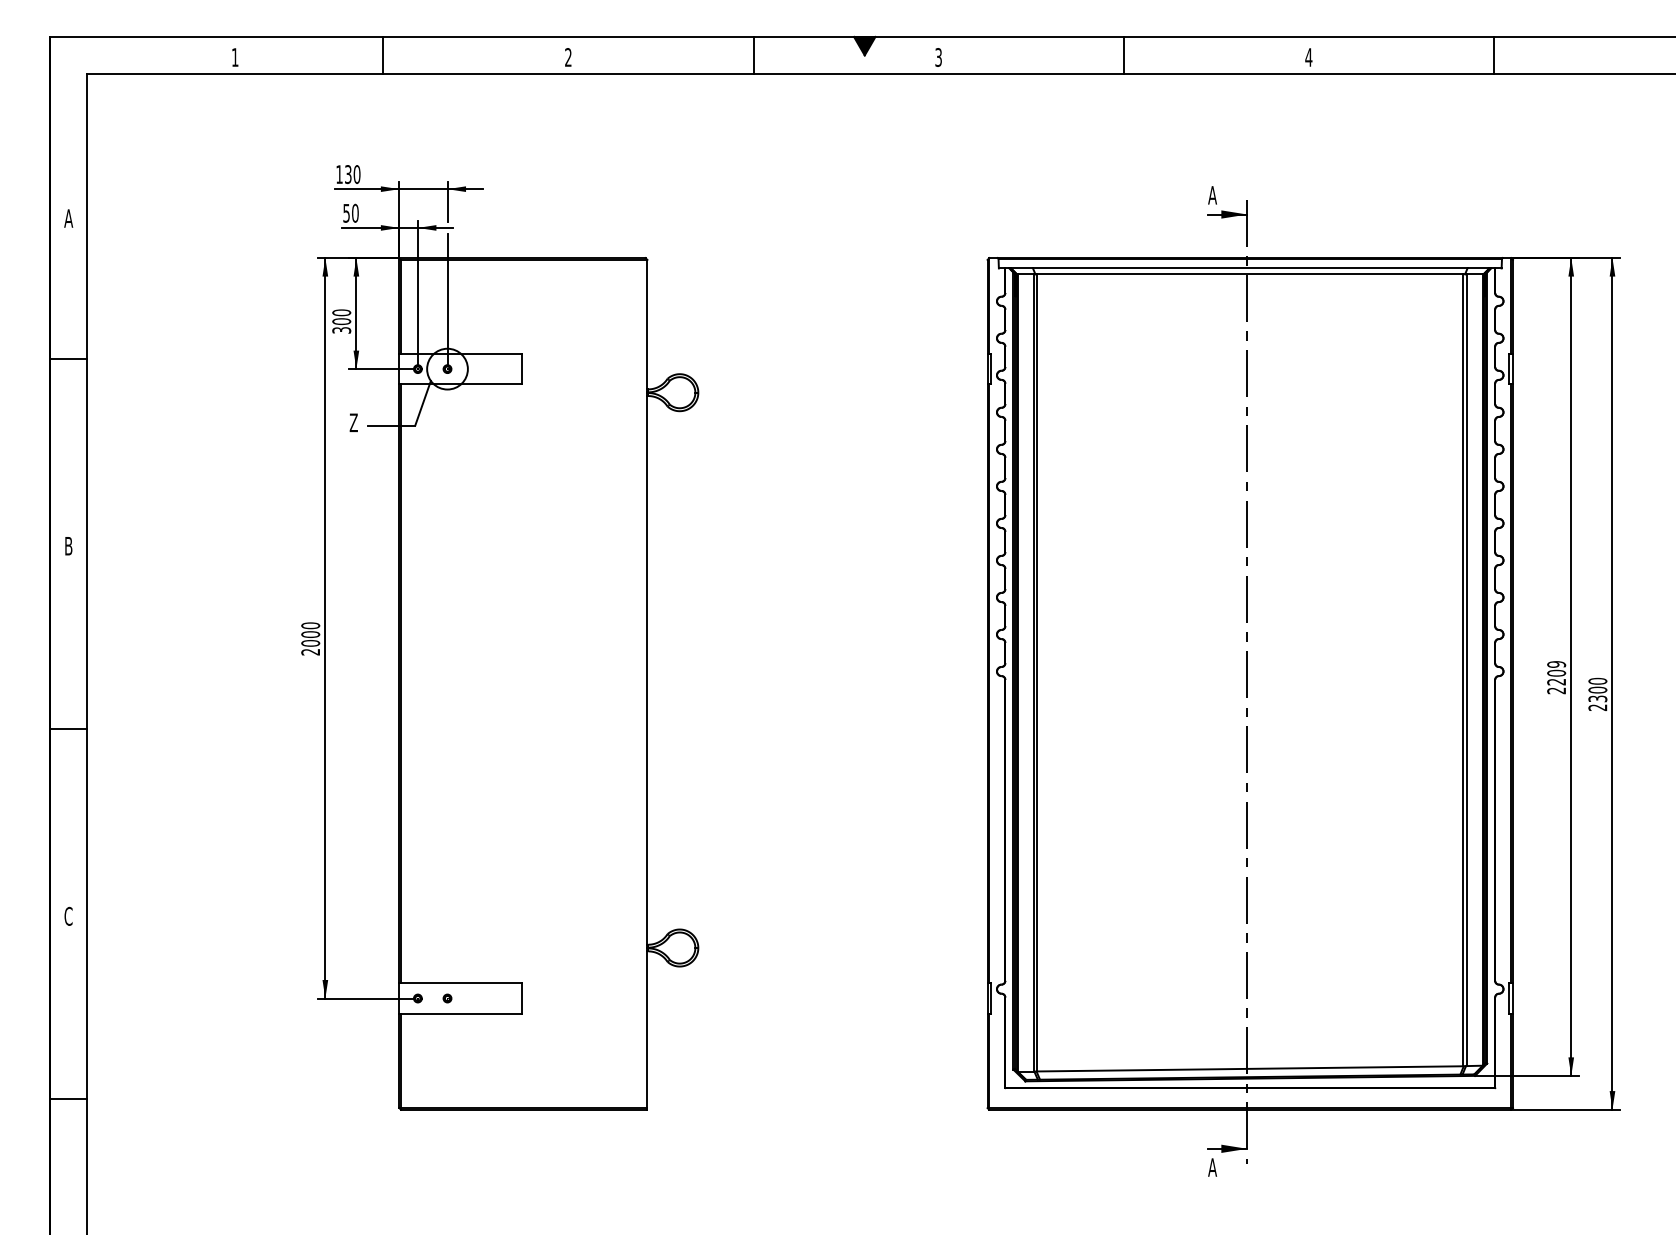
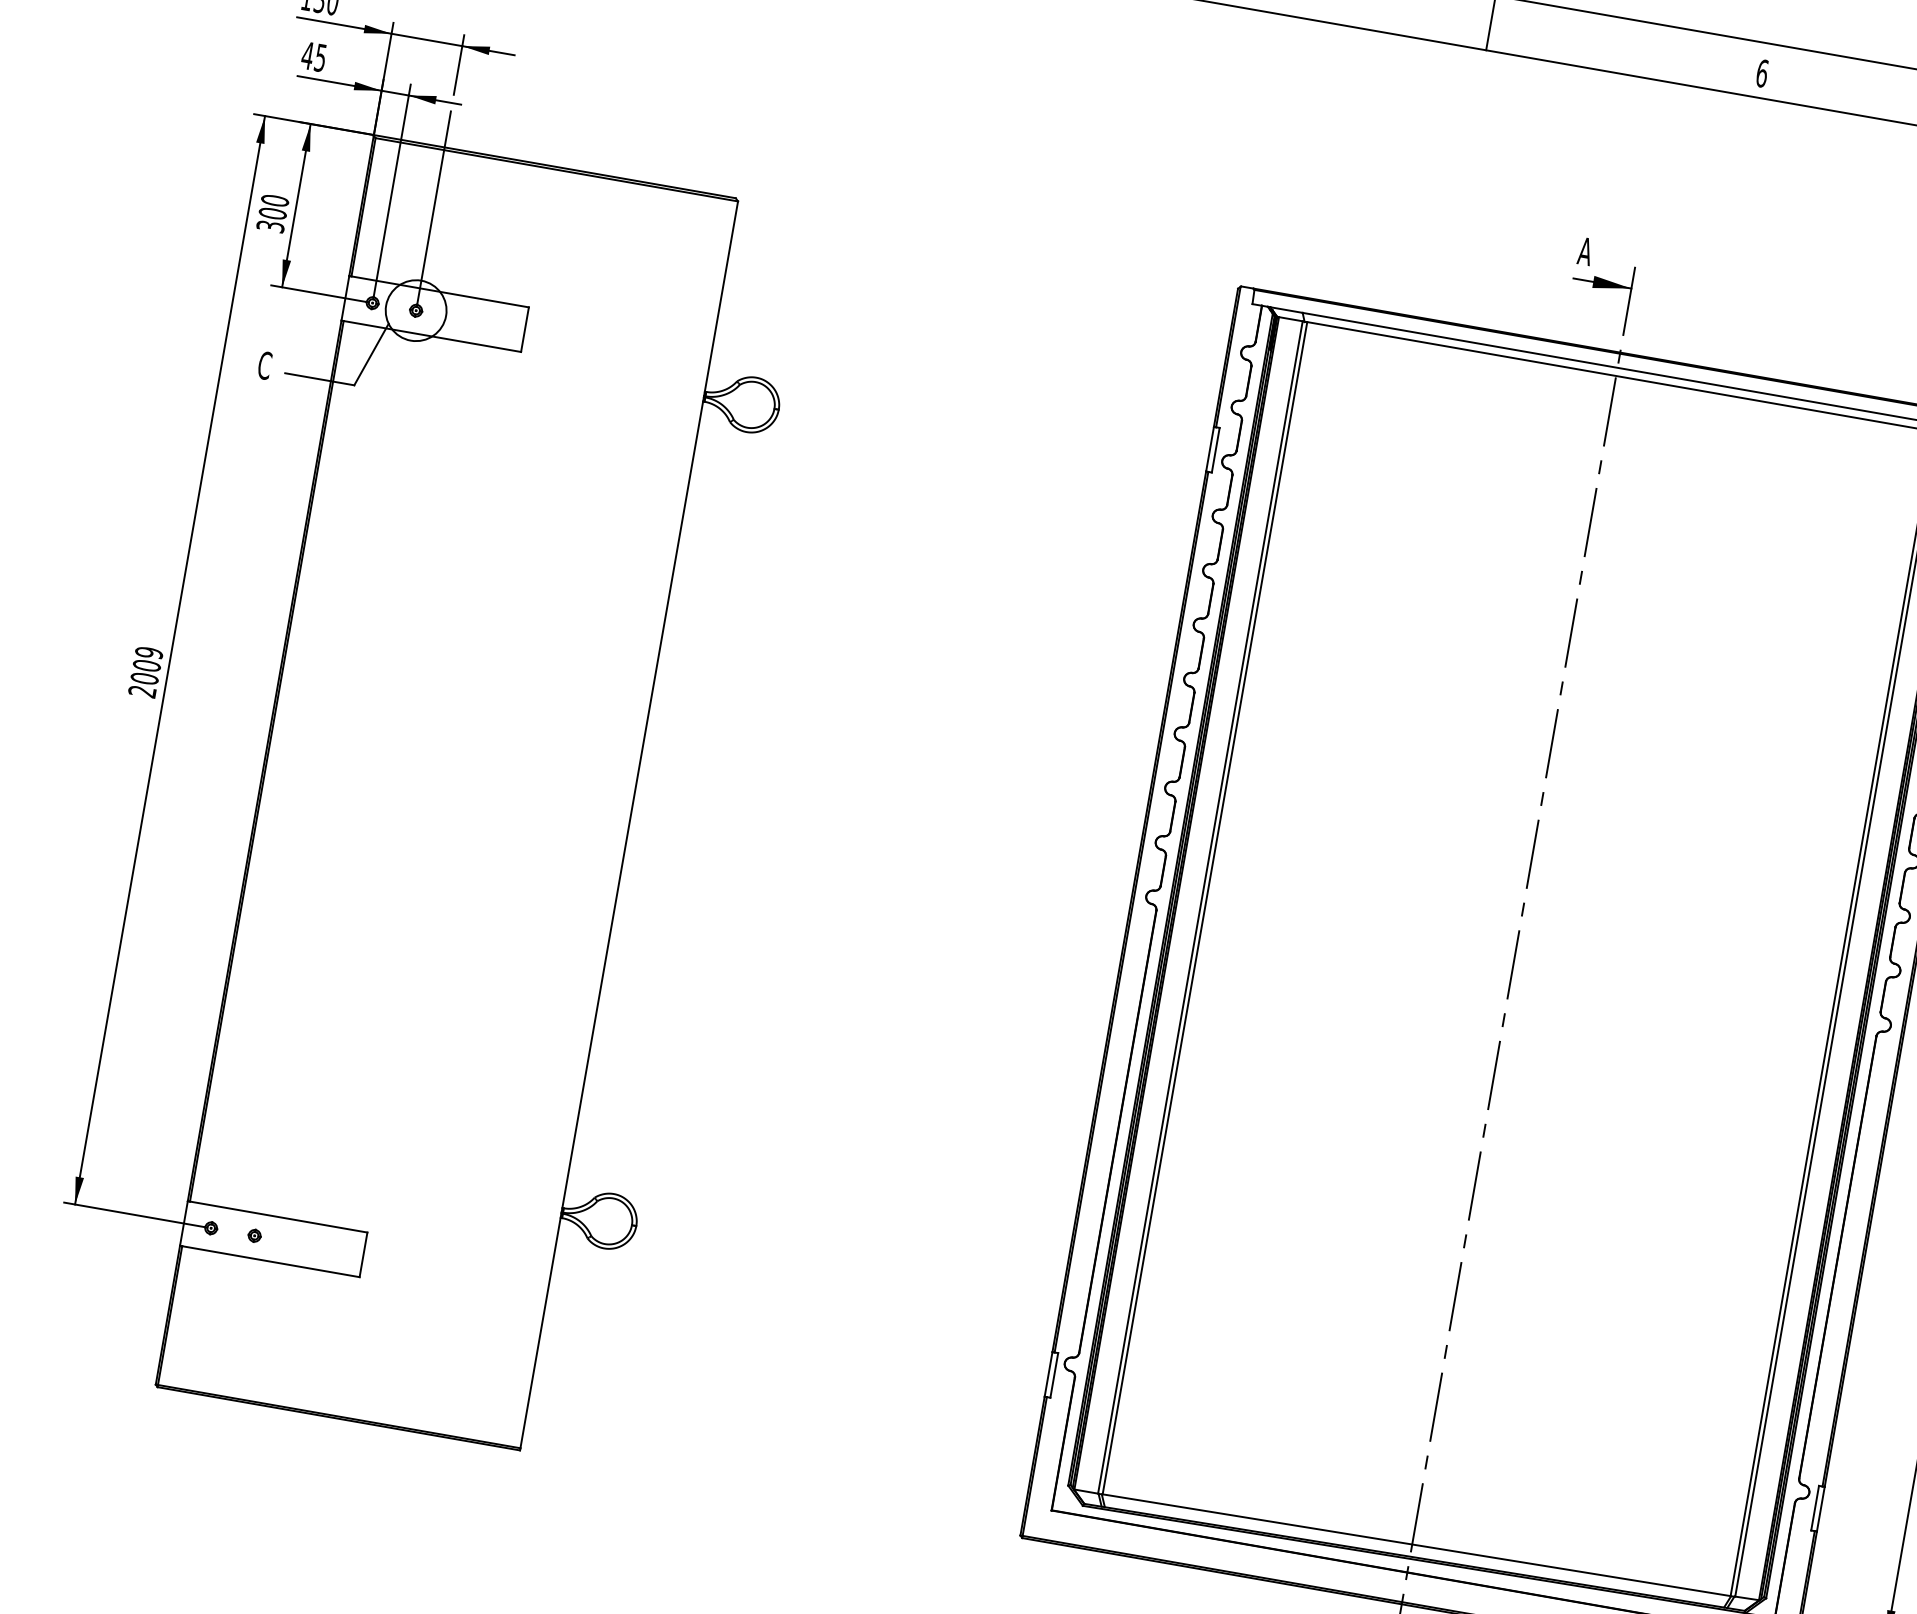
text: (1308, 57) -> (1761, 73), 4 -> 6
text: (350, 212) -> (313, 55), 50 -> 45
text: (353, 422) -> (264, 364), Z -> C
text: (310, 625) -> (148, 652), 2000 -> 2009

